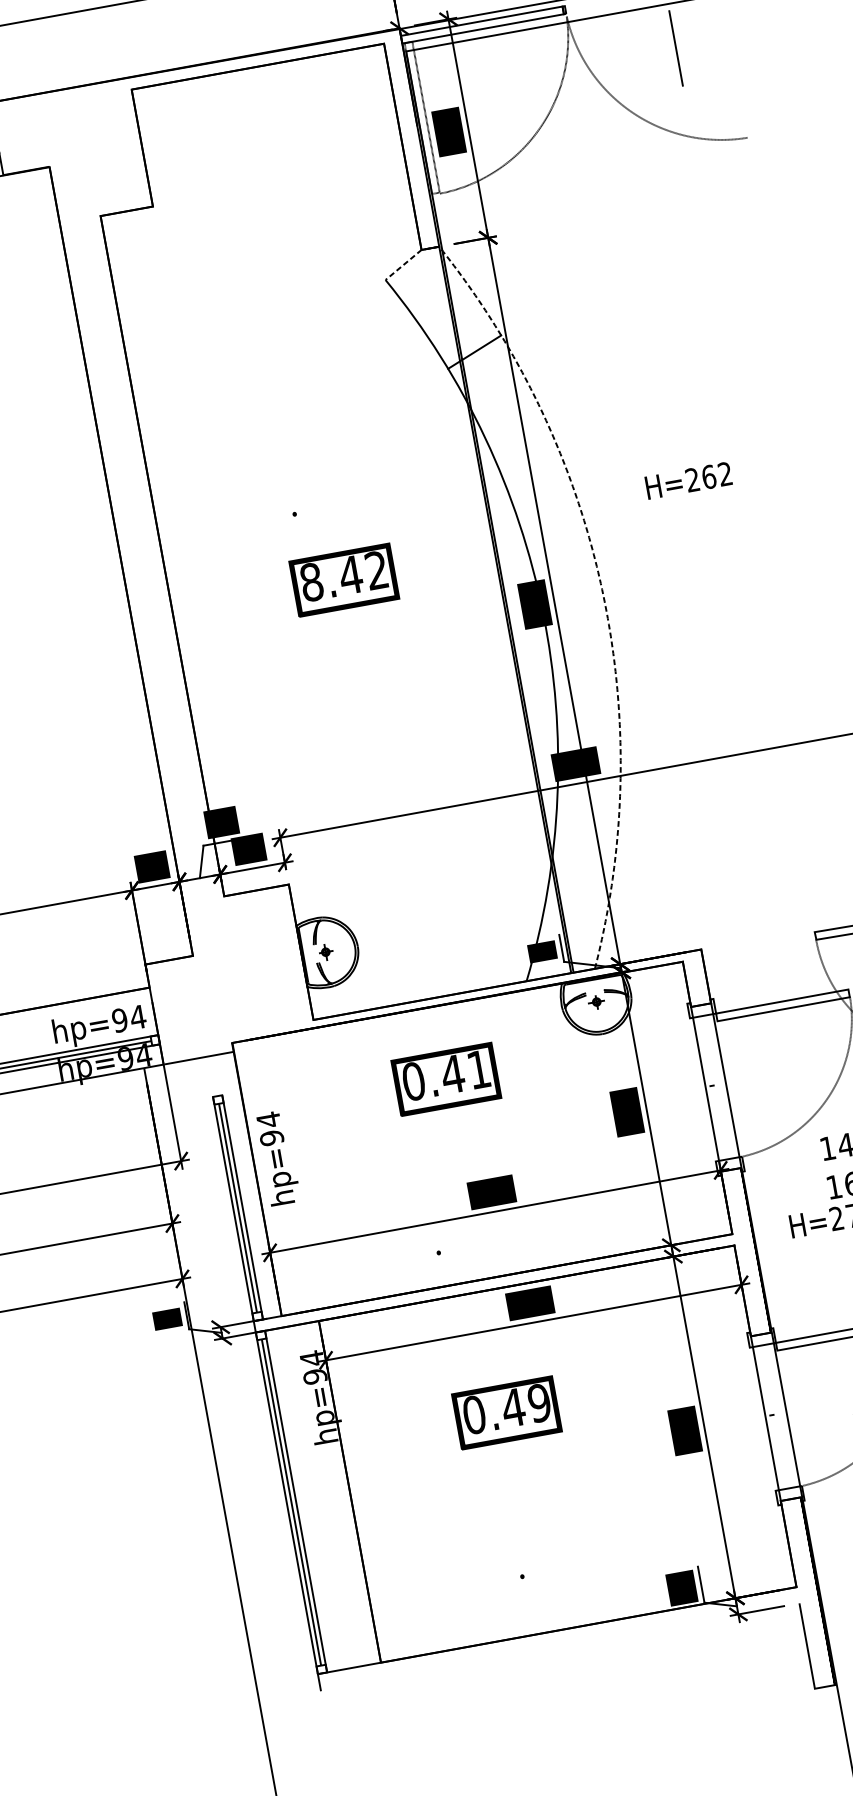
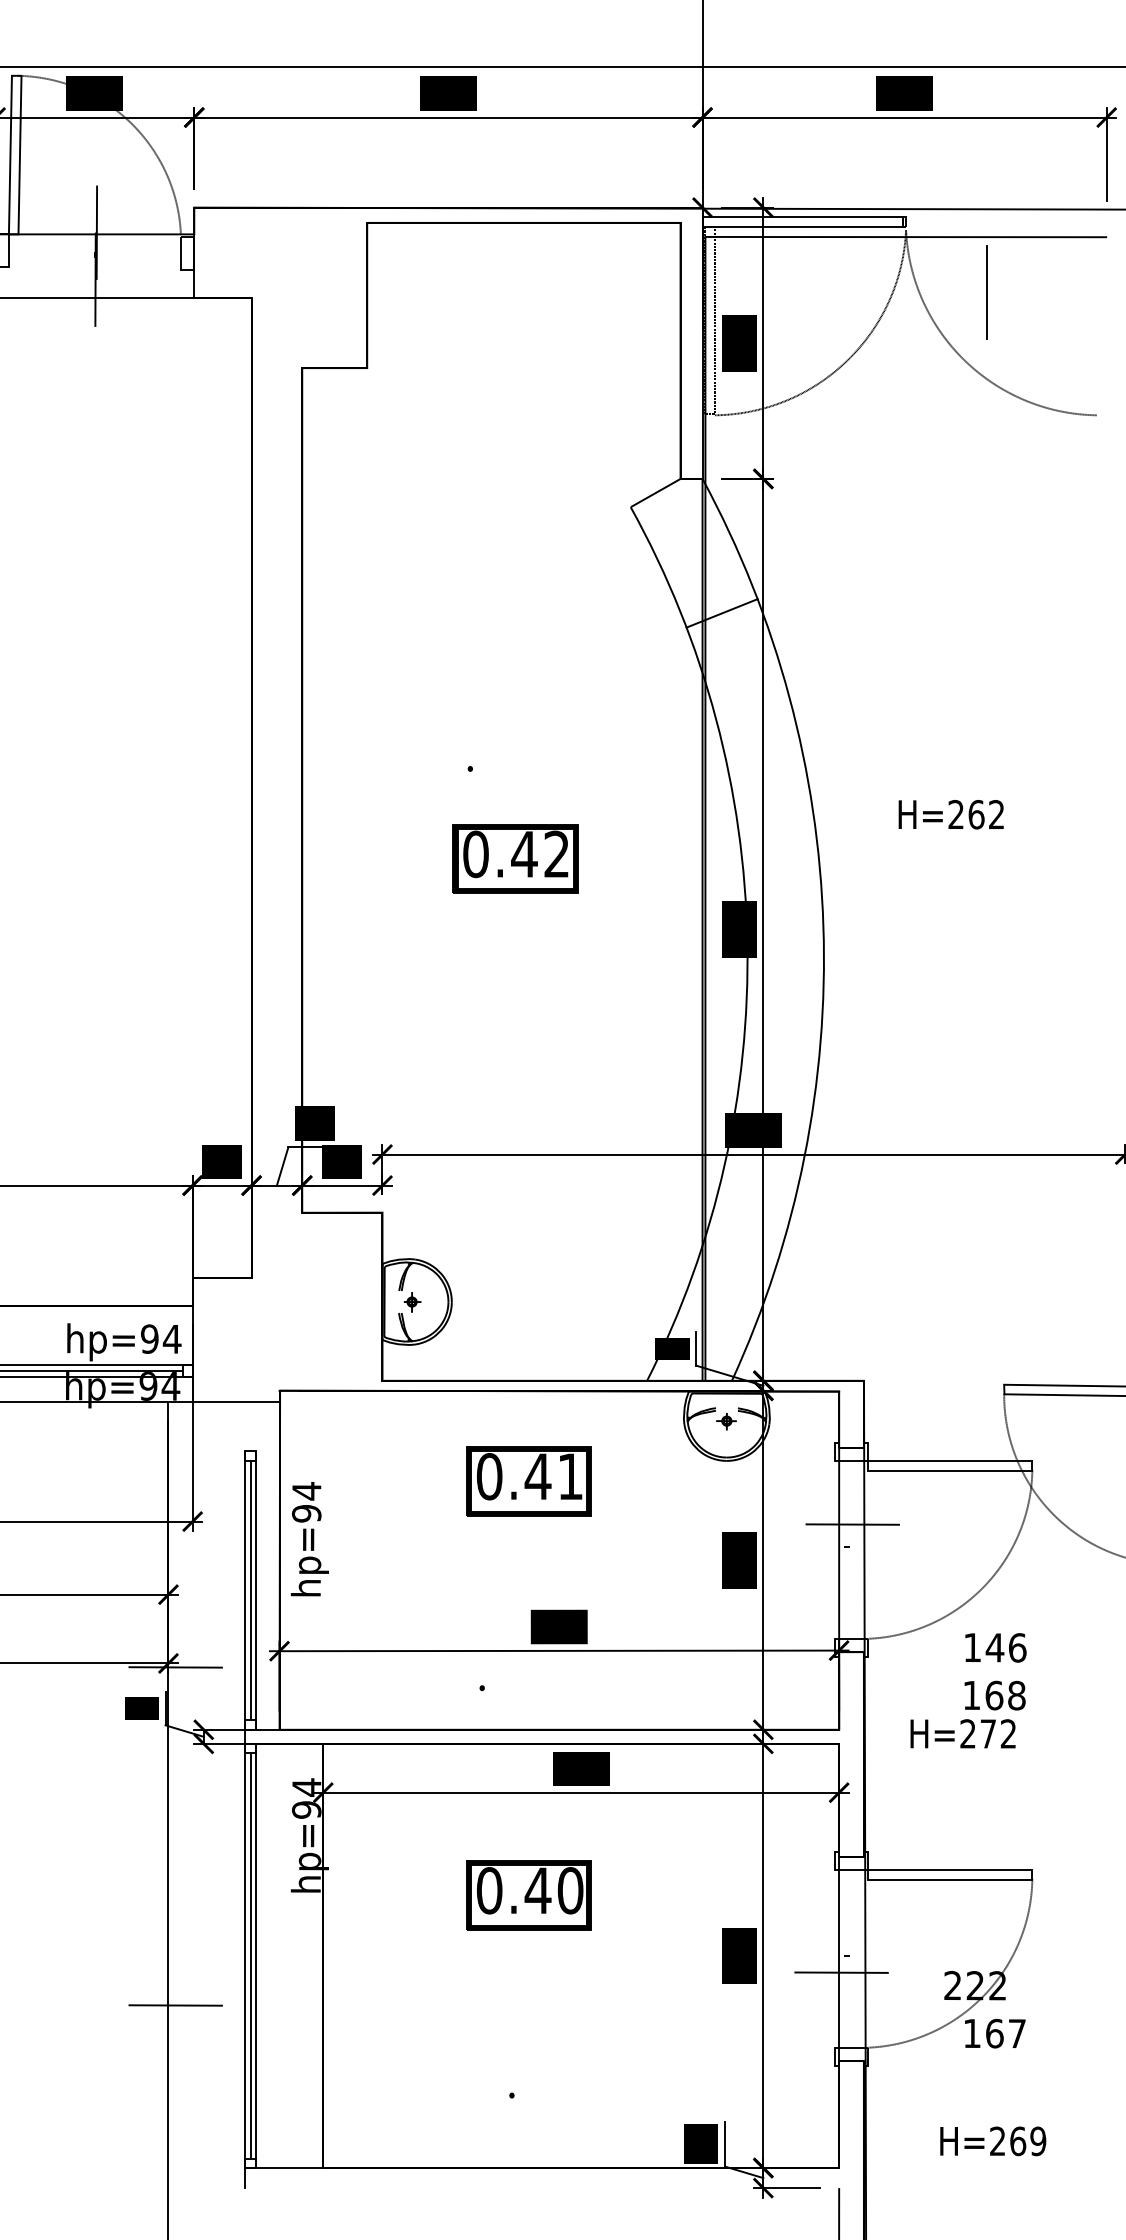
line: (676, 48) -> (986, 292), moved
line: (594, 557) -> (821, 886), dashed -> solid
text: (311, 581) -> (475, 853), 8.42 -> 0.42
line: (713, 1066) -> (852, 1524), added
line: (188, 1281) -> (175, 1667), added
text: (539, 1402) -> (570, 1890), 0.49 -> 0.40
line: (769, 1429) -> (841, 1972), added
line: (238, 1553) -> (175, 2005), added

